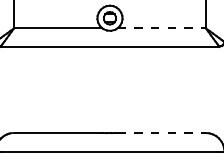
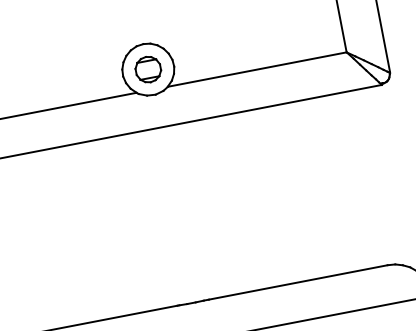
line: (161, 28) -> (256, 70), dashed -> solid
line: (161, 133) -> (298, 283), dashed -> solid

